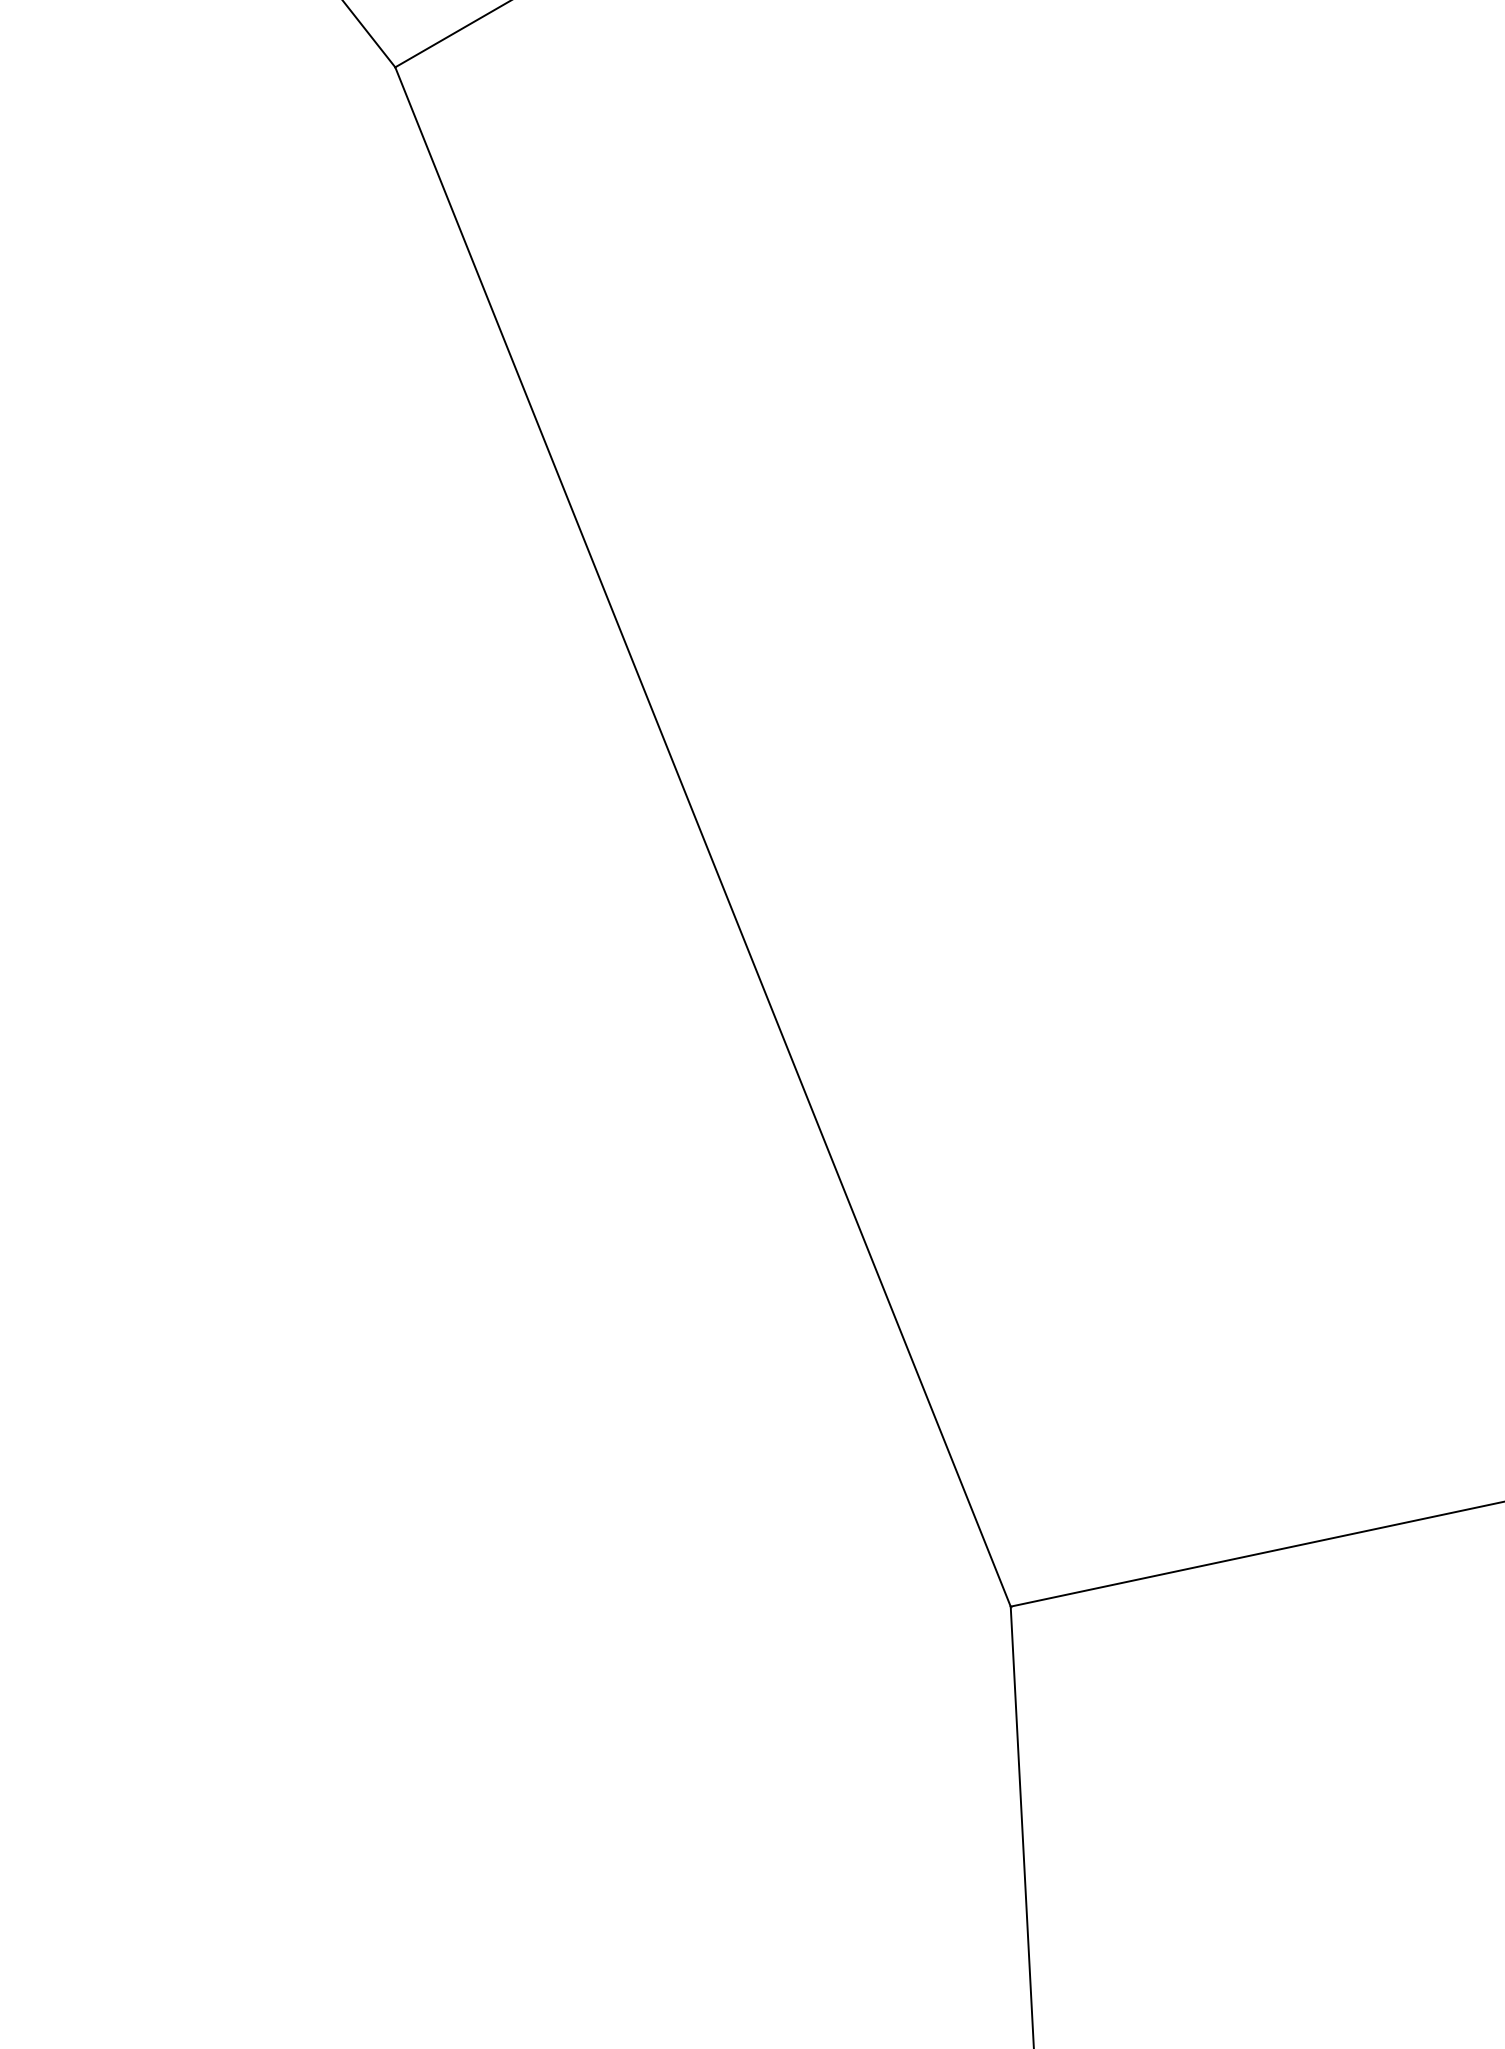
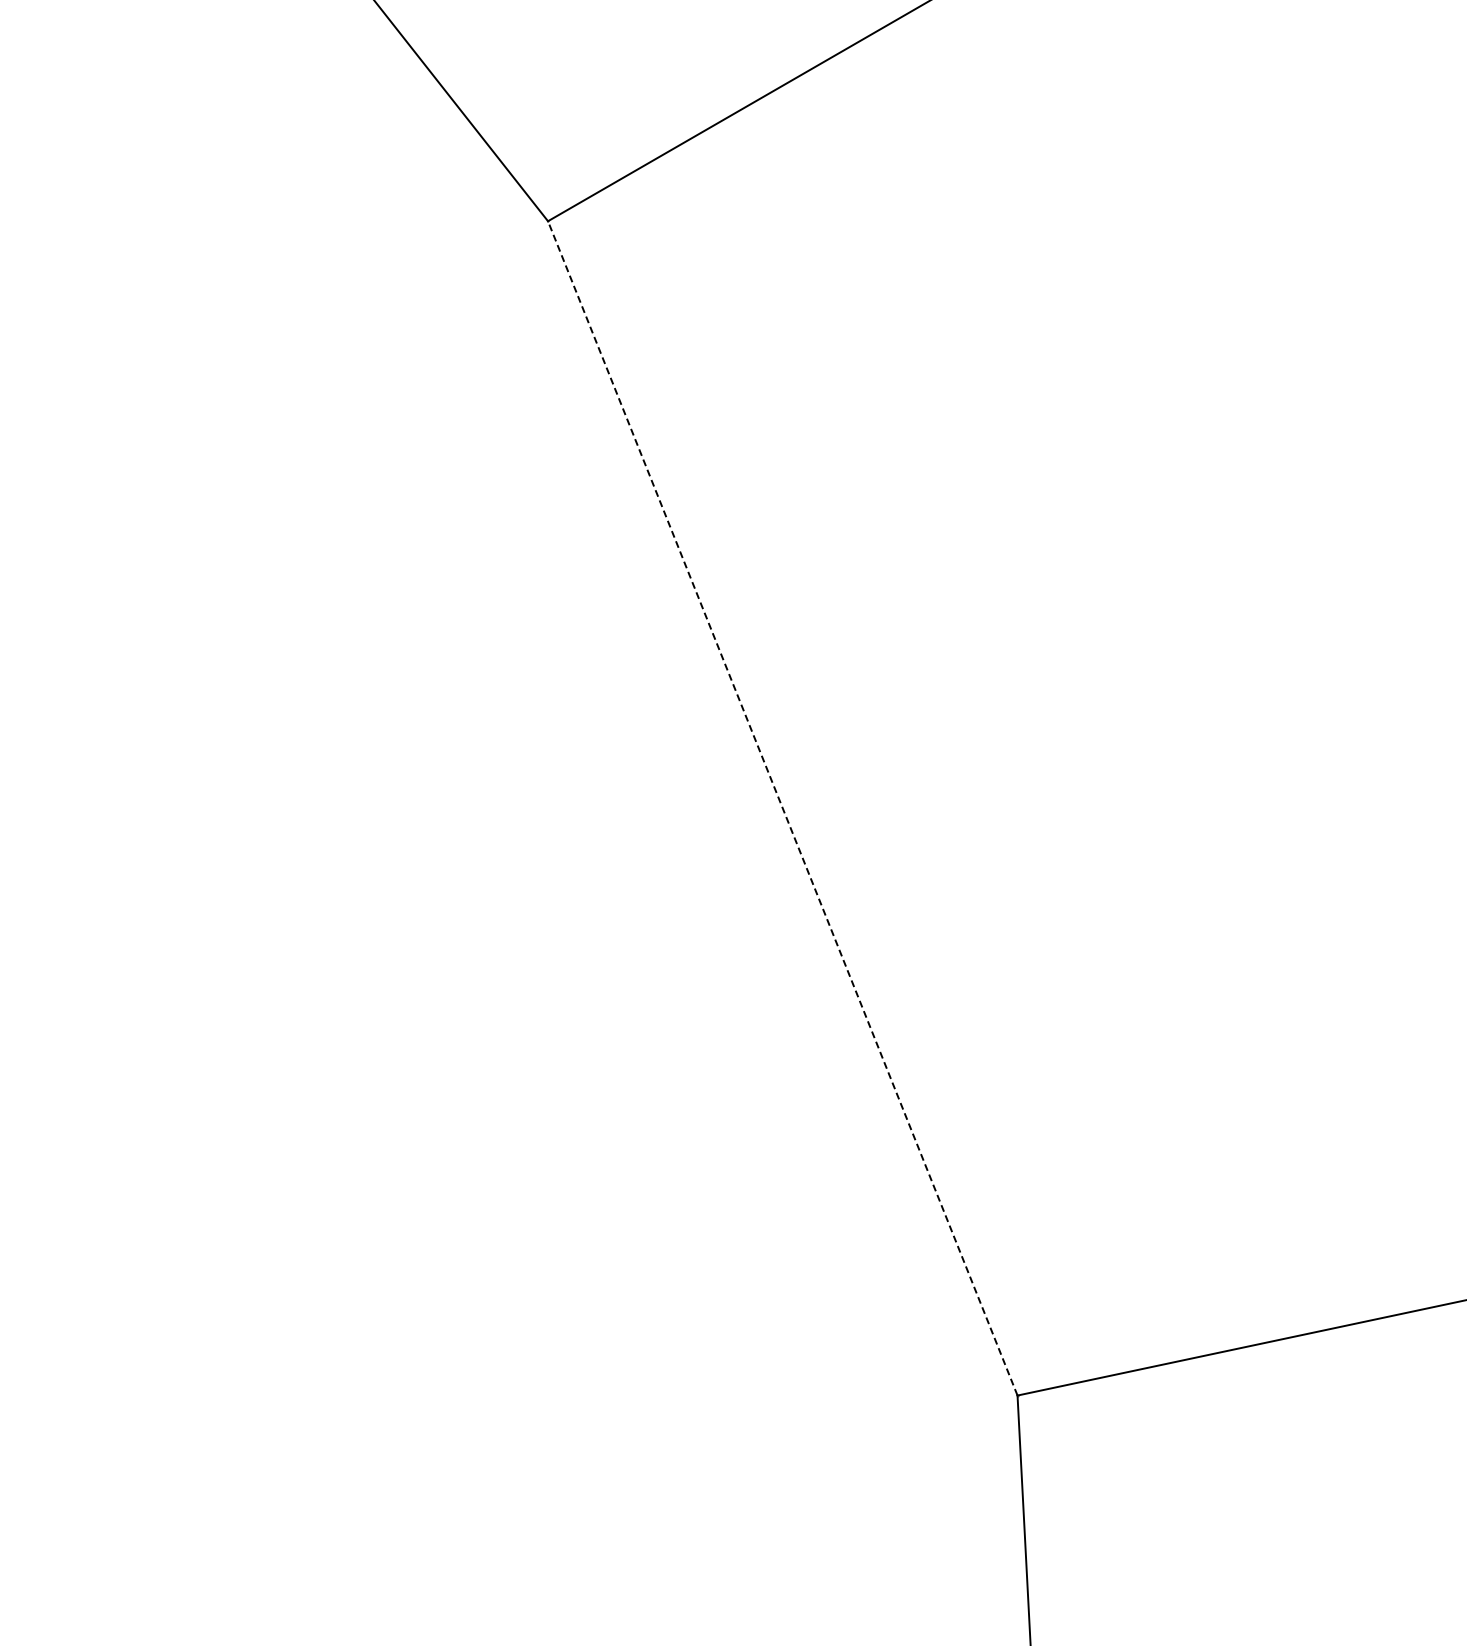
line: (702, 835) -> (782, 807), solid -> dashed

